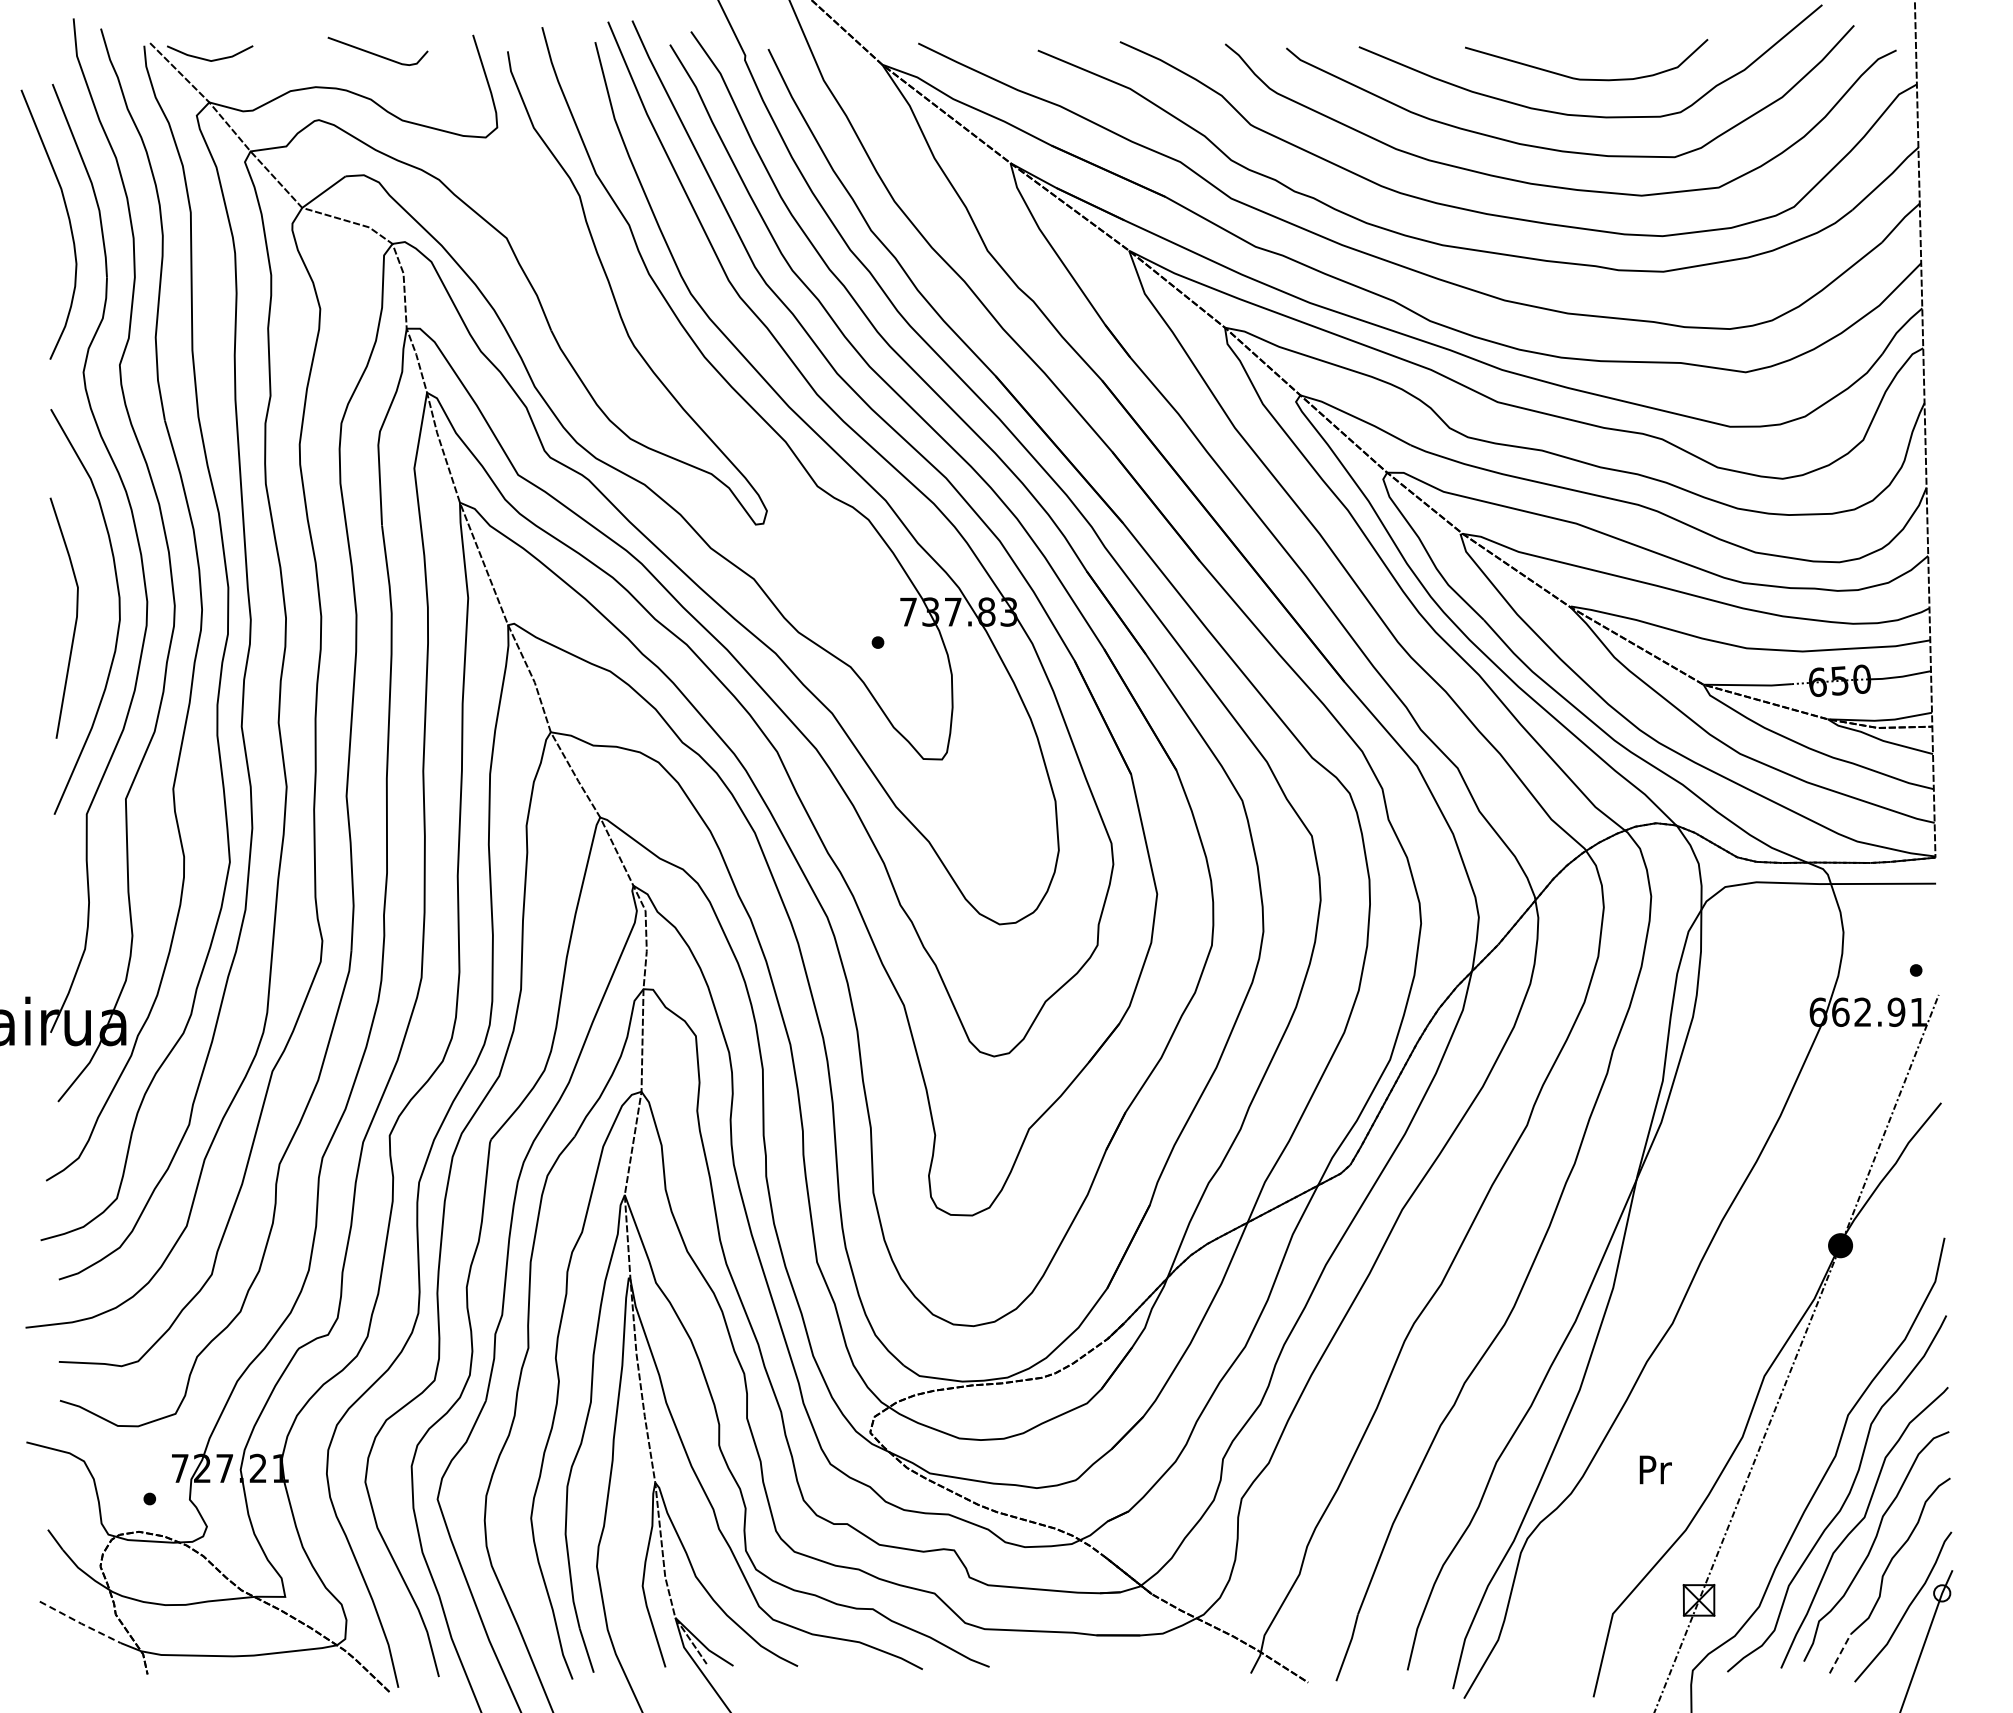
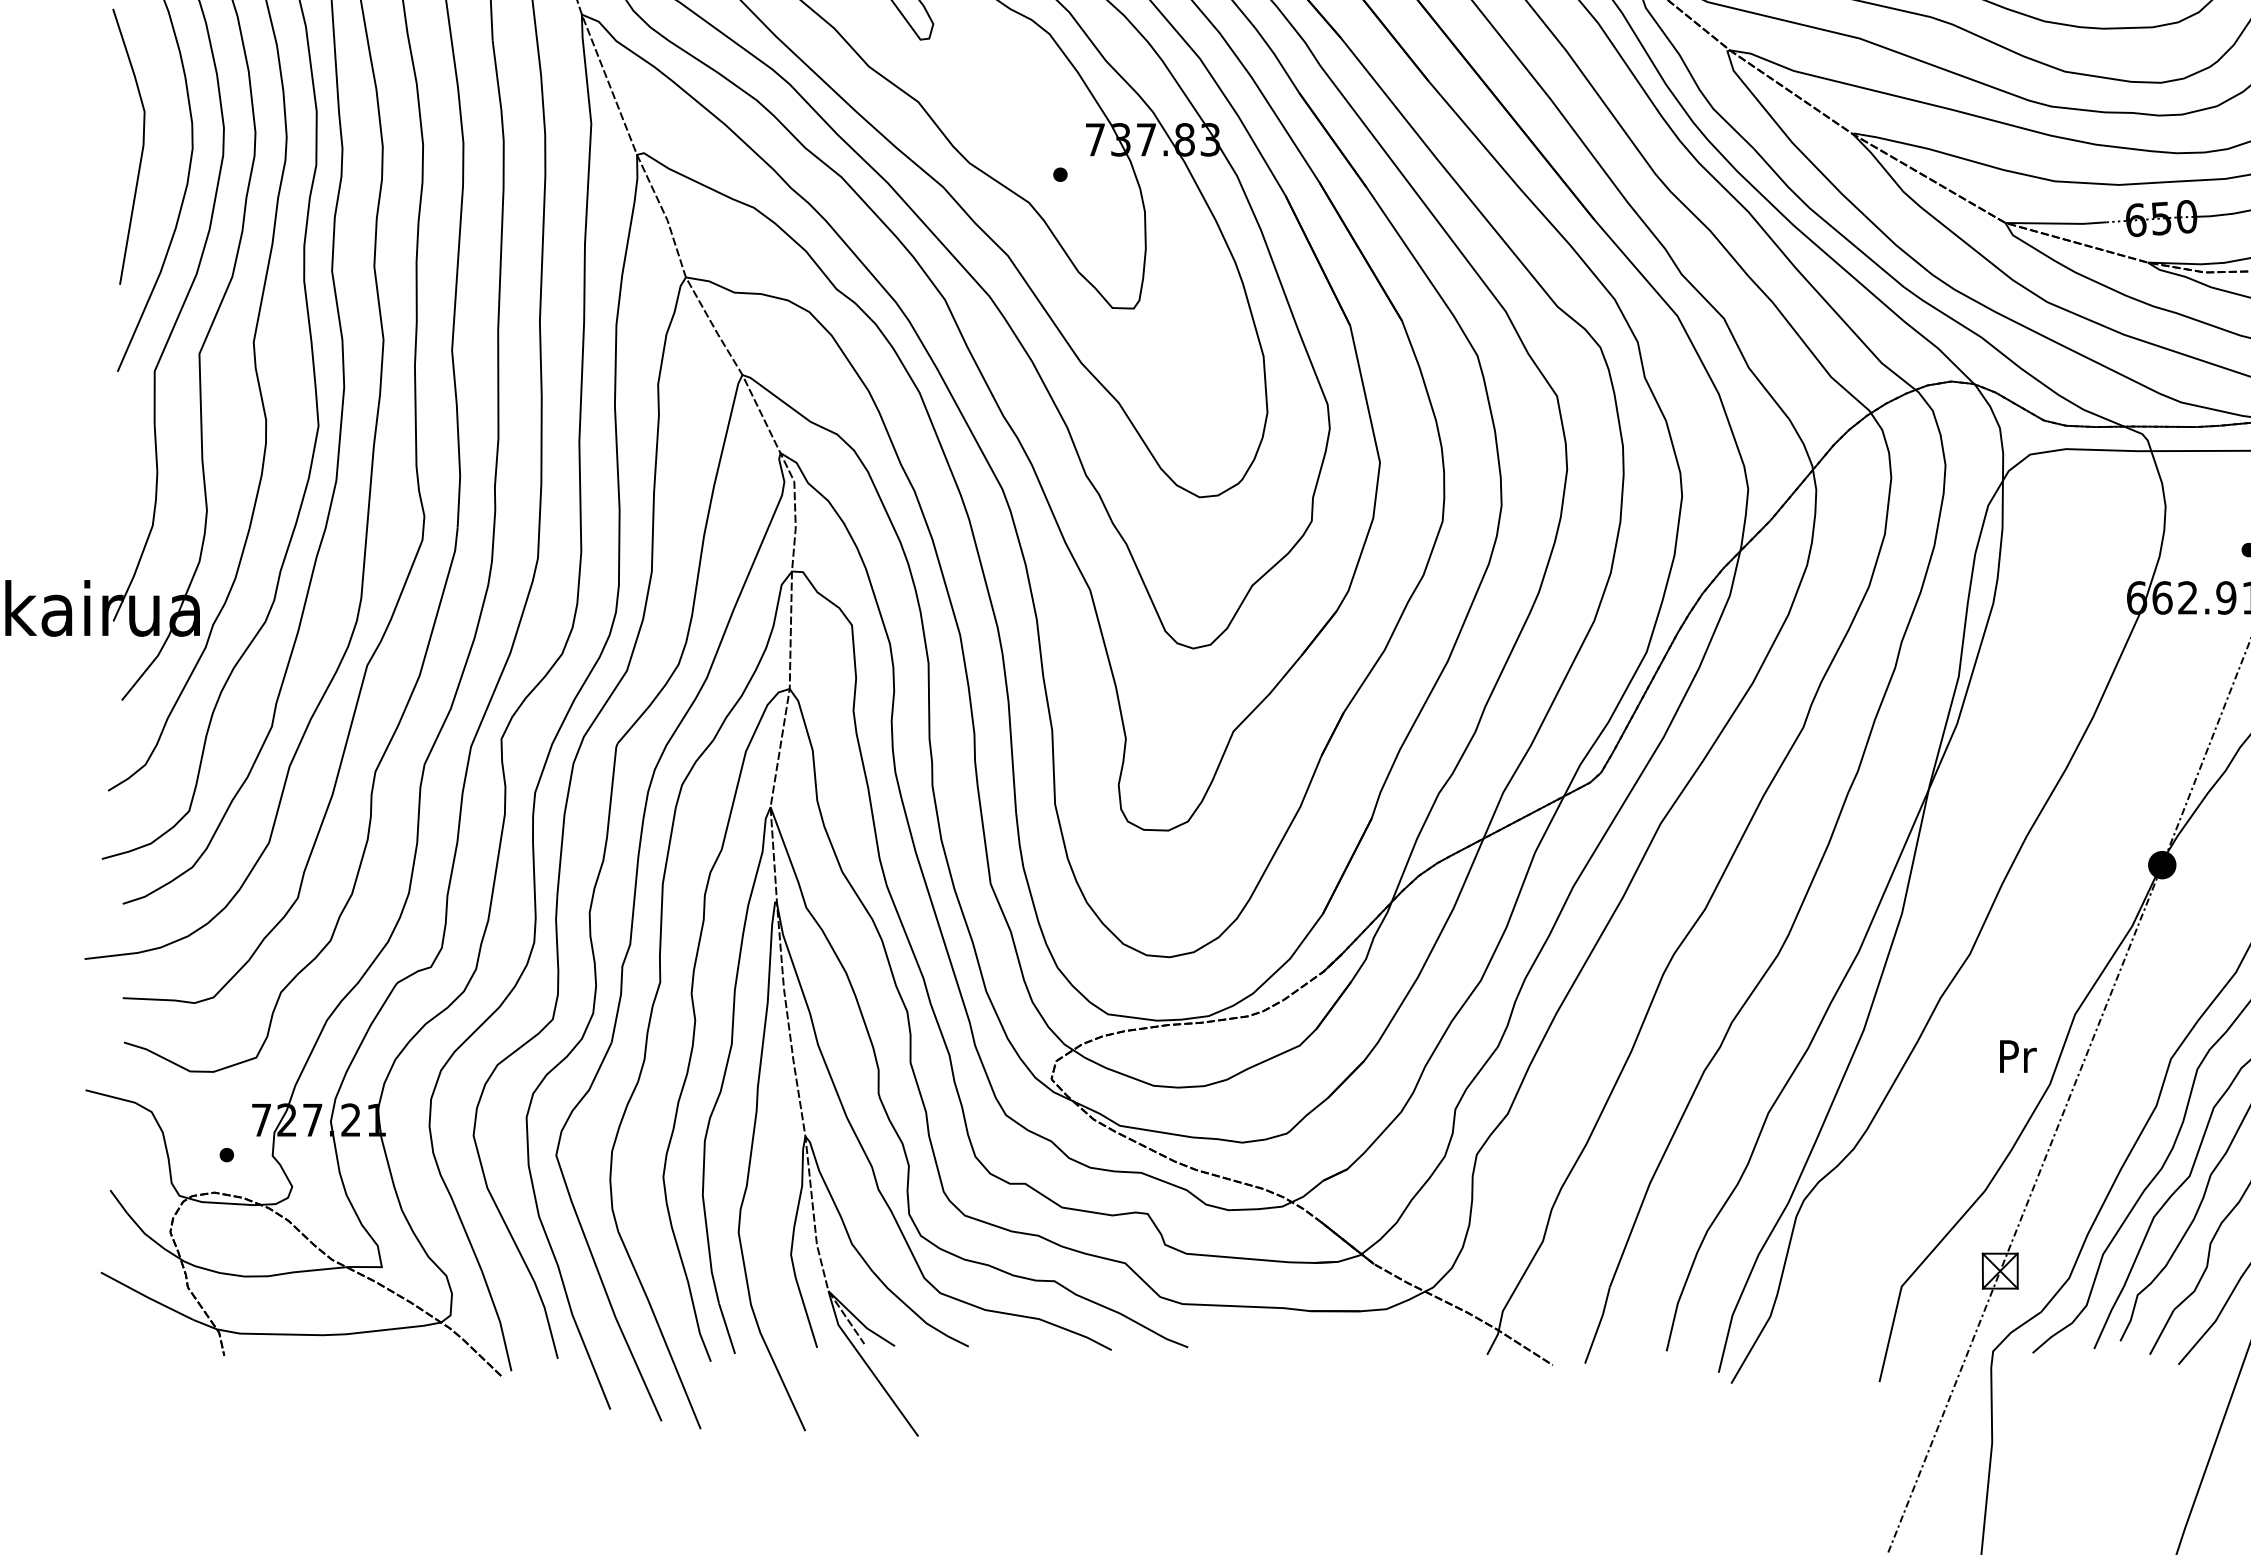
text: (1655, 1469) -> (2017, 1056), moved
line: (80, 1623) -> (147, 1297), dashed -> solid
line: (1840, 1653) -> (2162, 1331), dashed -> solid

